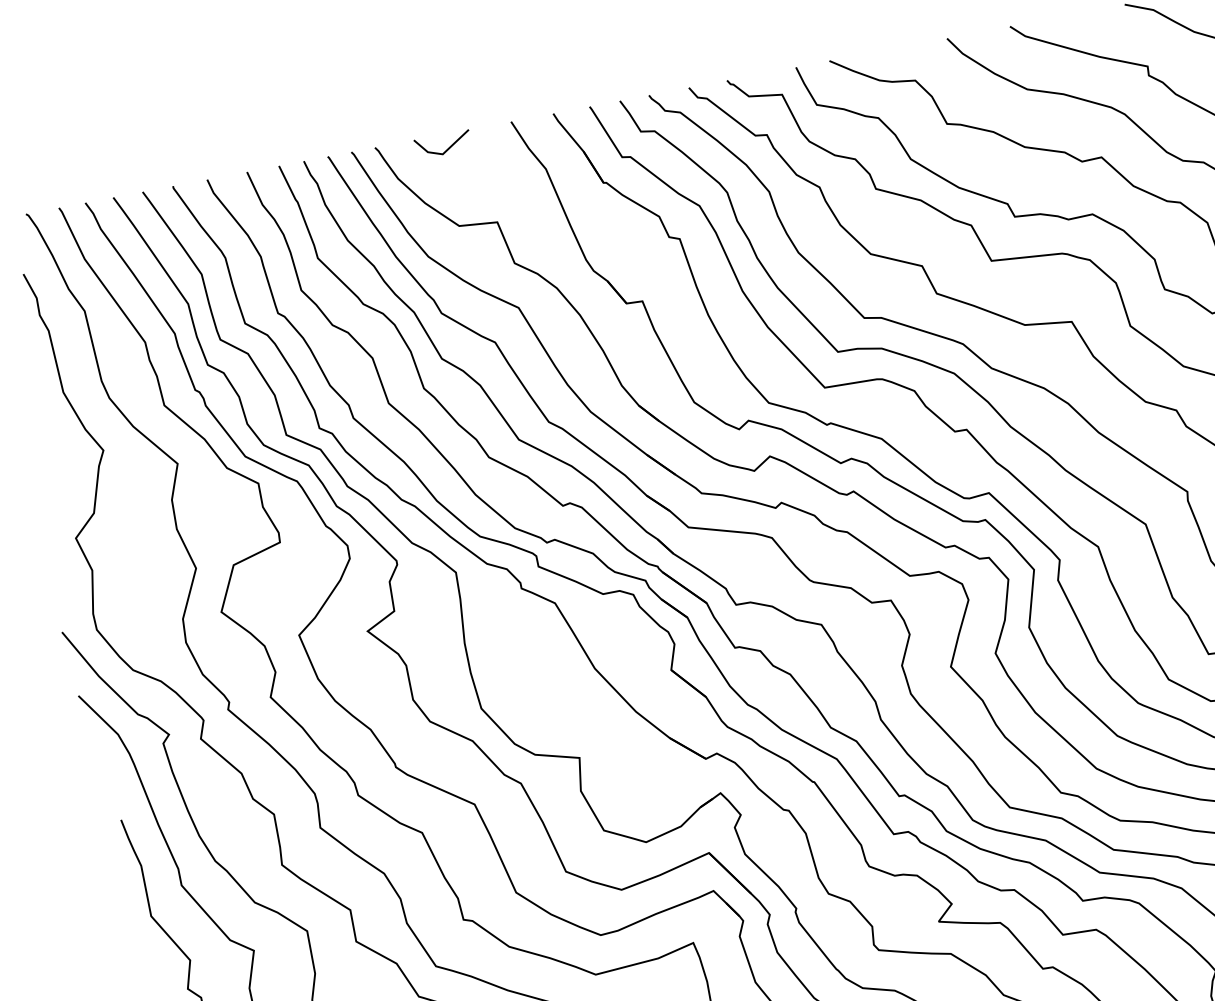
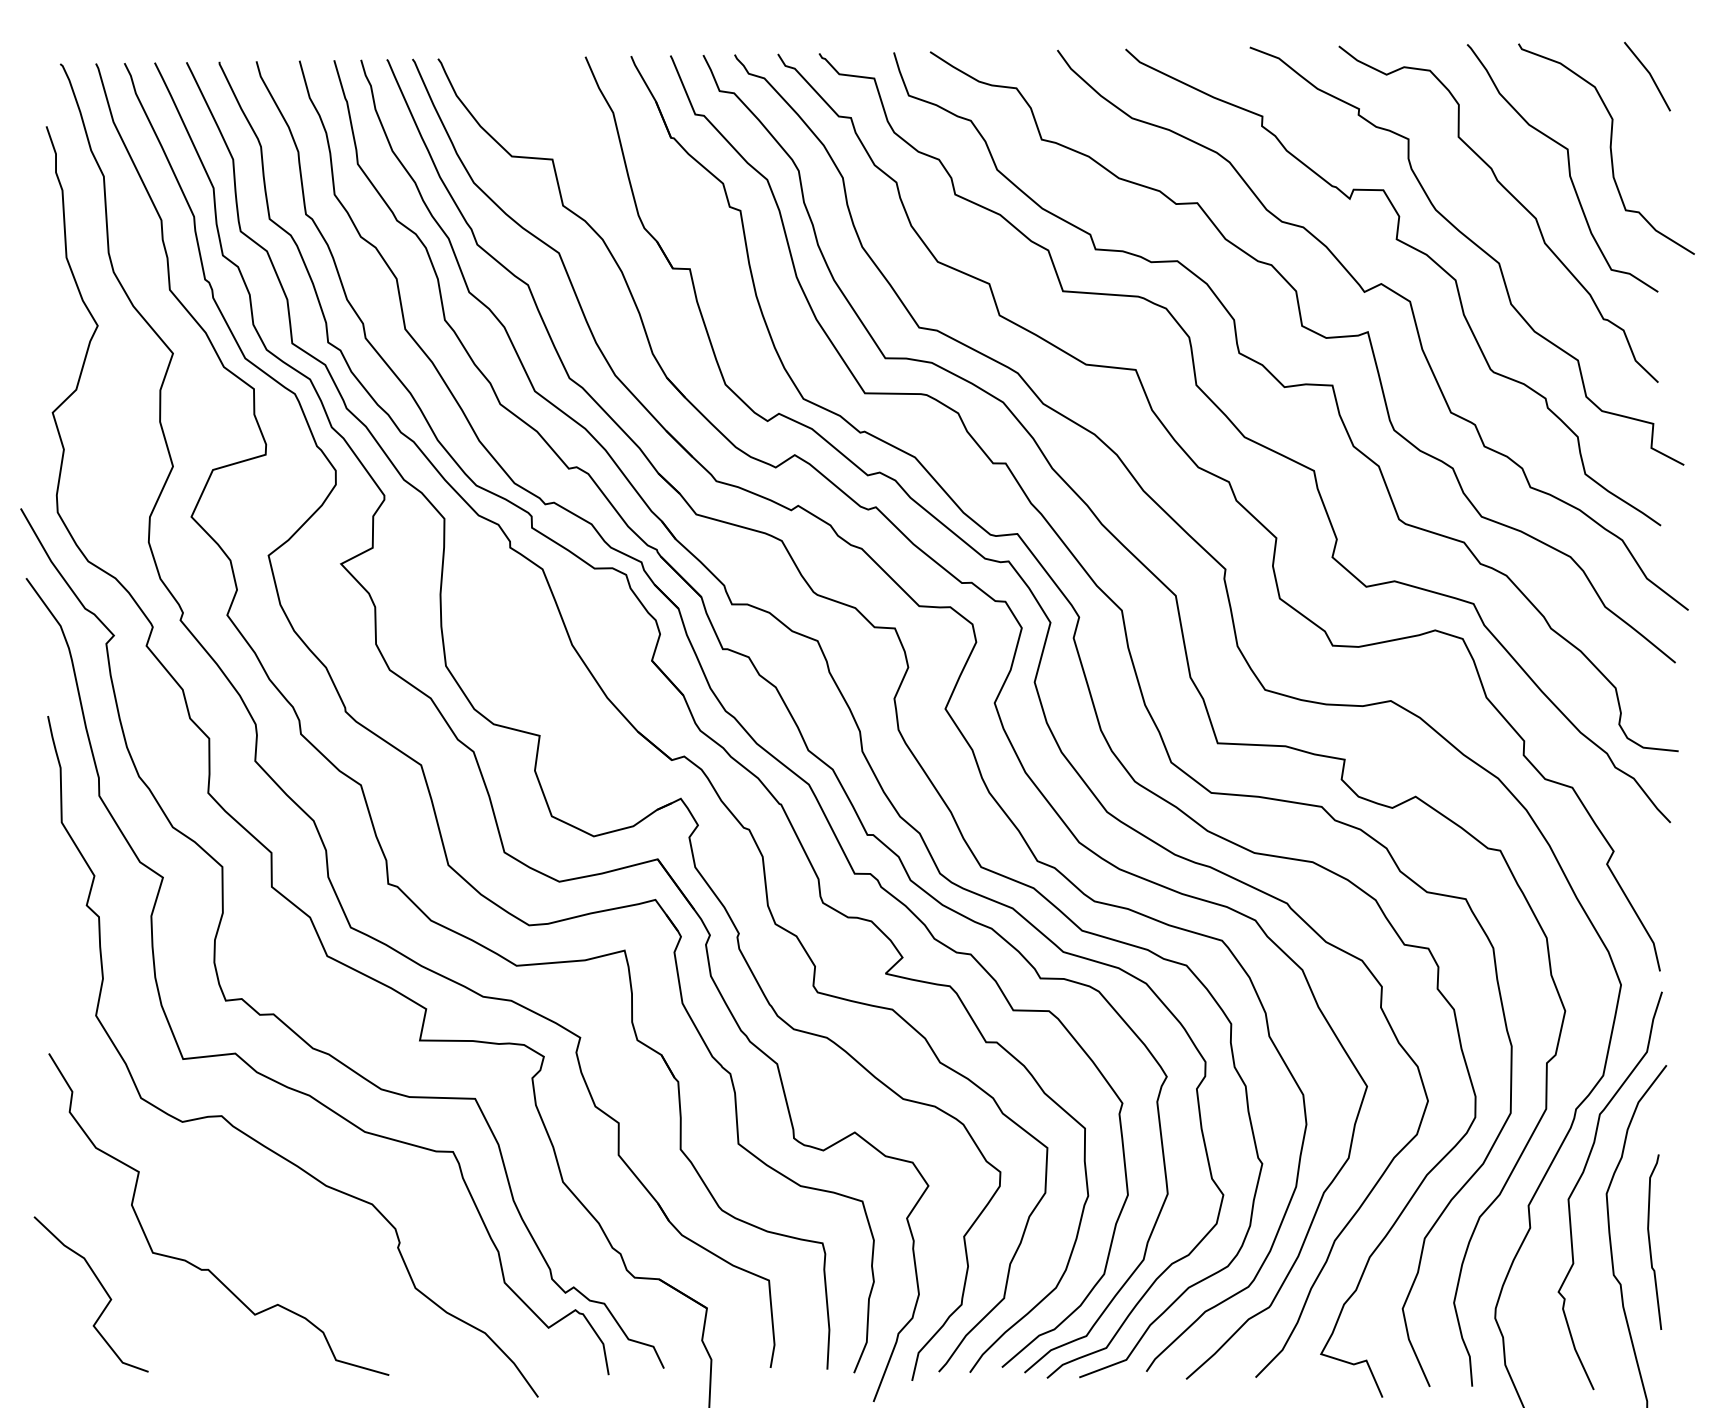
line: (447, 147) -> (514, 72), removed

